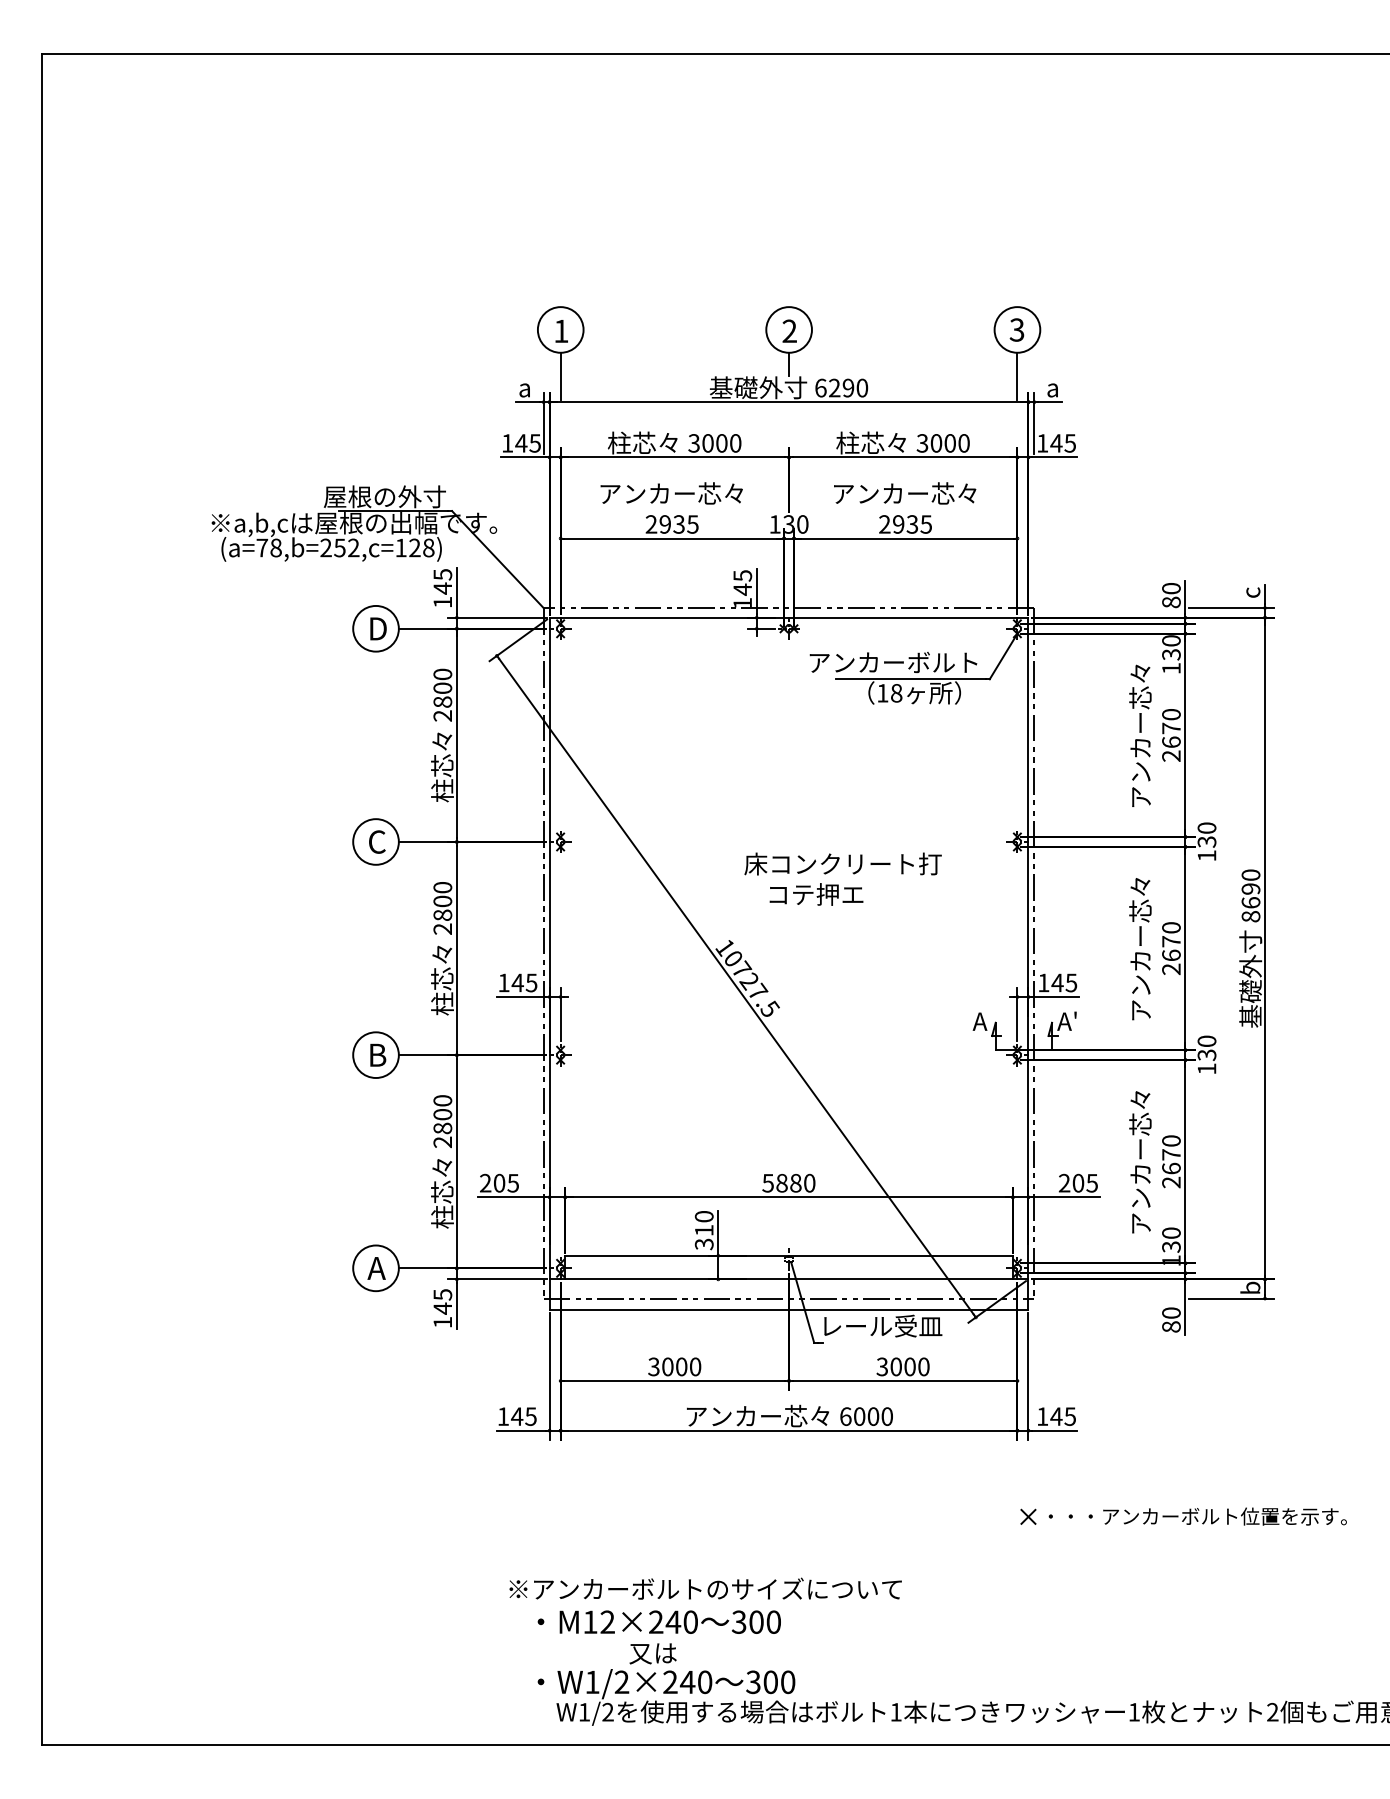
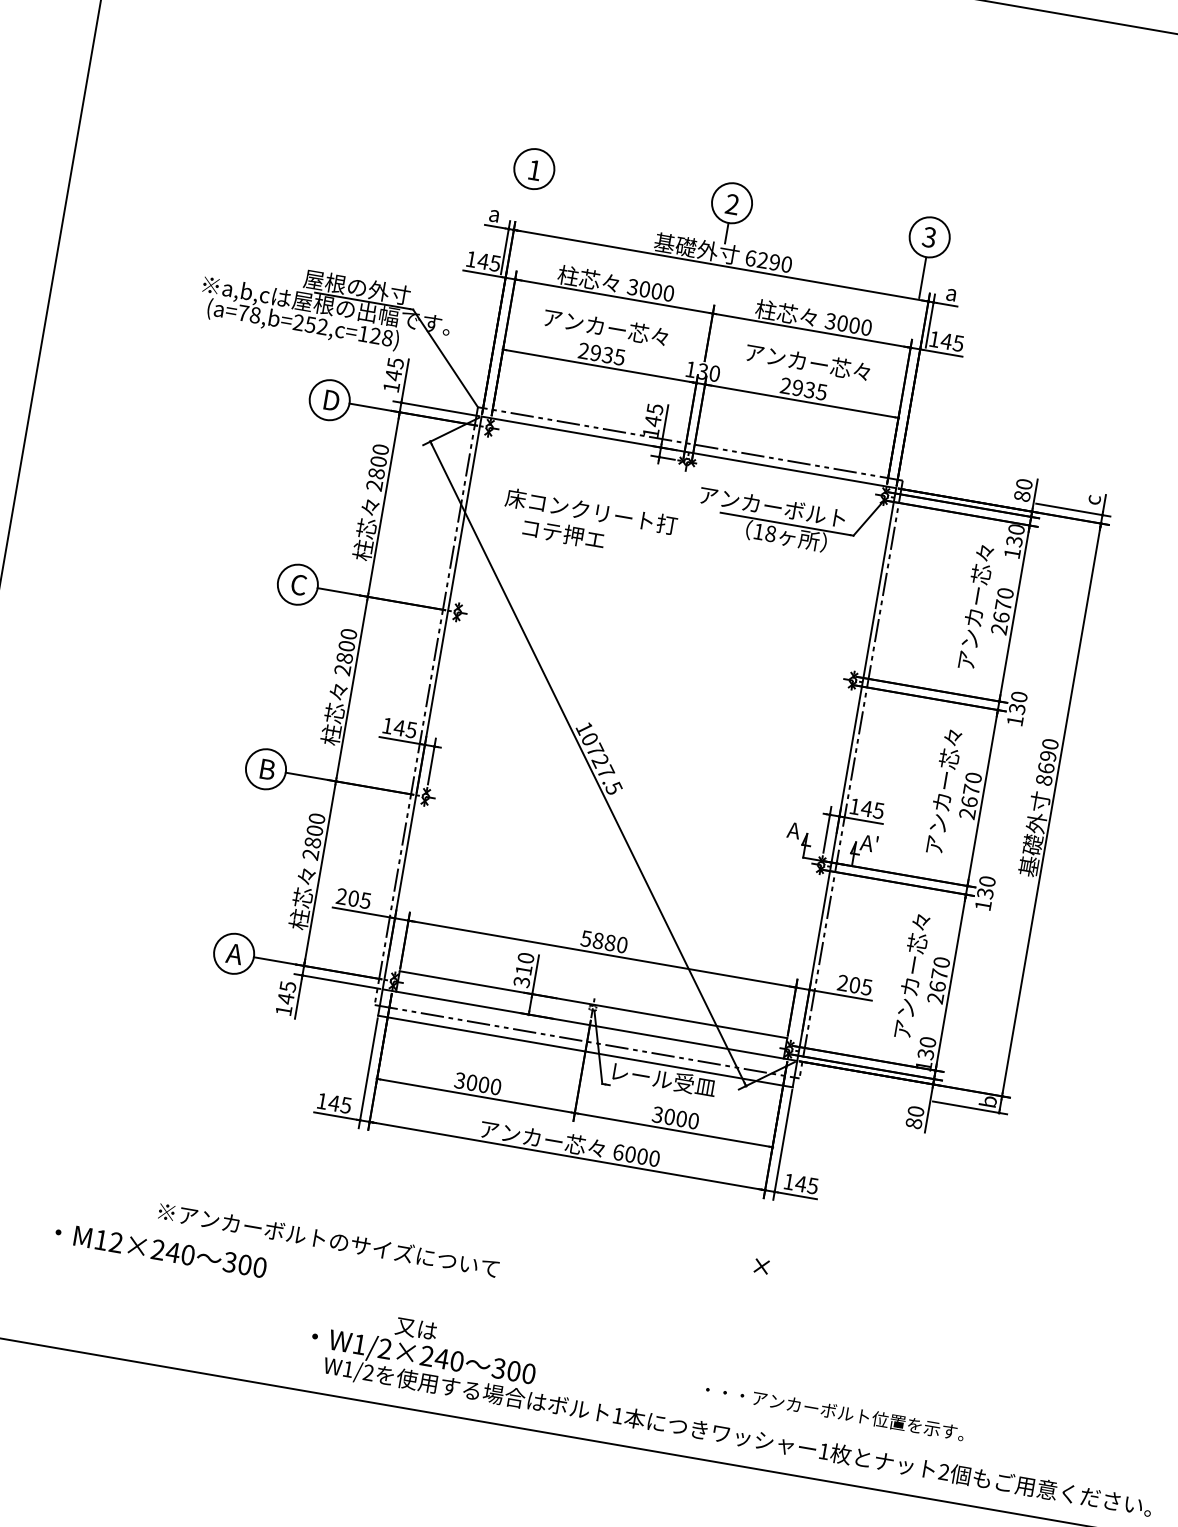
line: (560, 375) -> (527, 208), removed
text: (842, 878) -> (588, 524), moved
text: (1197, 1516) -> (834, 1411), moved
text: (705, 1588) -> (328, 1239), moved
text: (658, 1621) -> (160, 1249), moved

